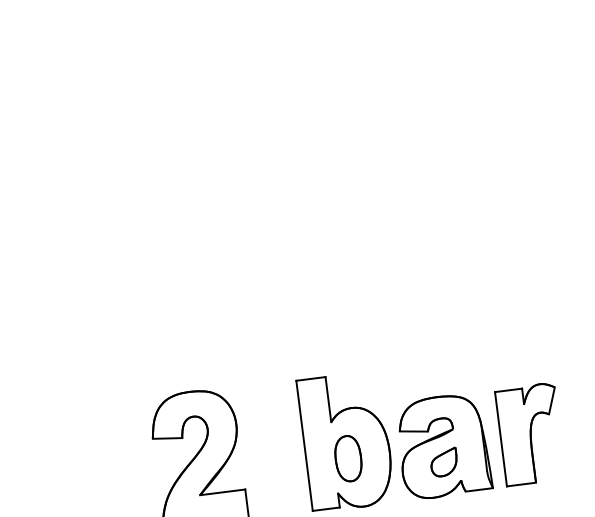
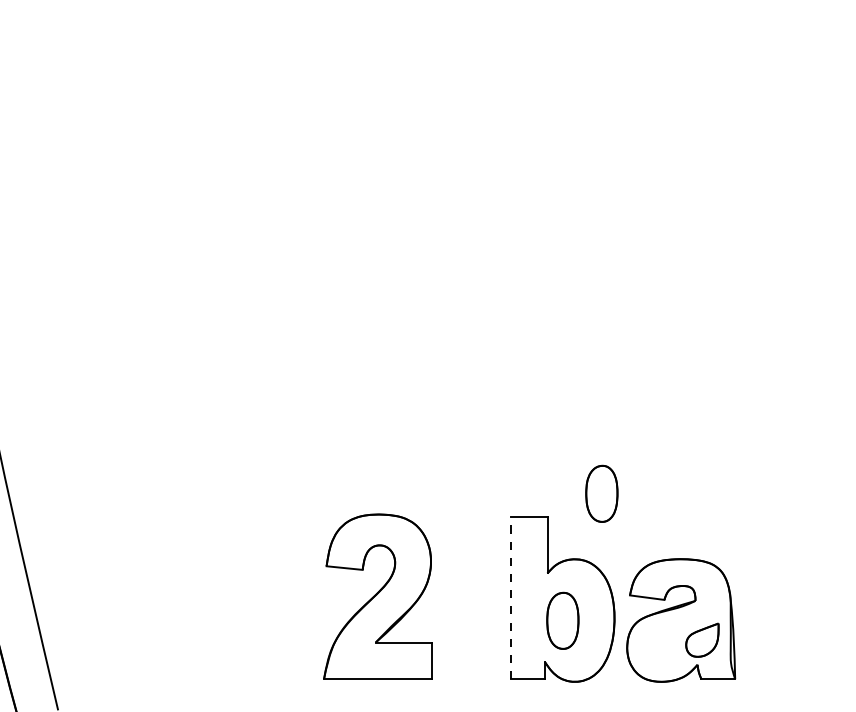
part: (366, 352) -> (601, 493), added
part: (530, 433) -> (789, 618), removed
line: (304, 445) -> (511, 598), solid -> dashed
part: (444, 461) -> (702, 639), moved

